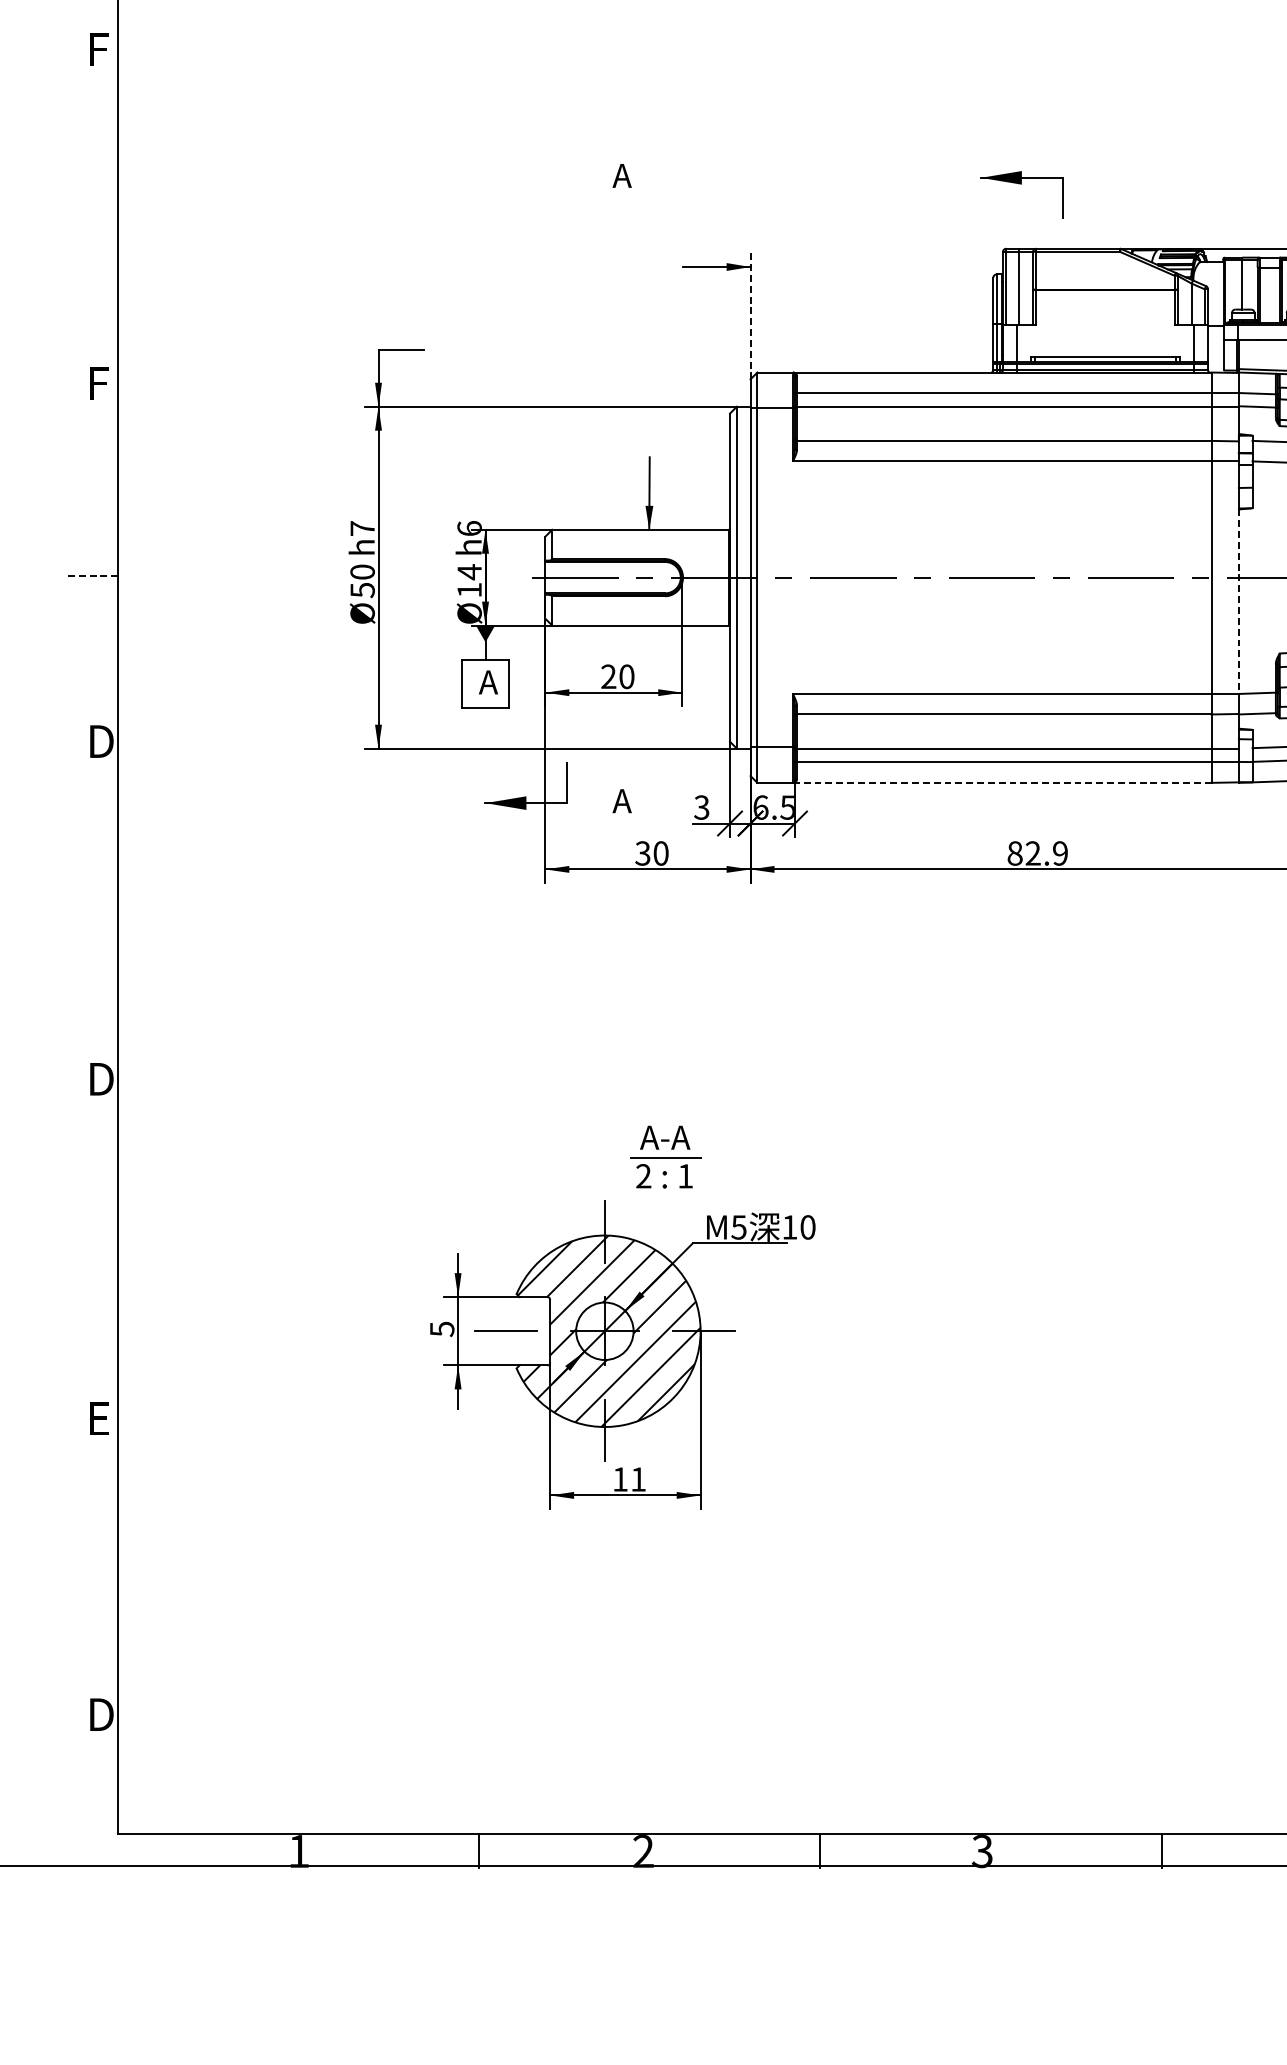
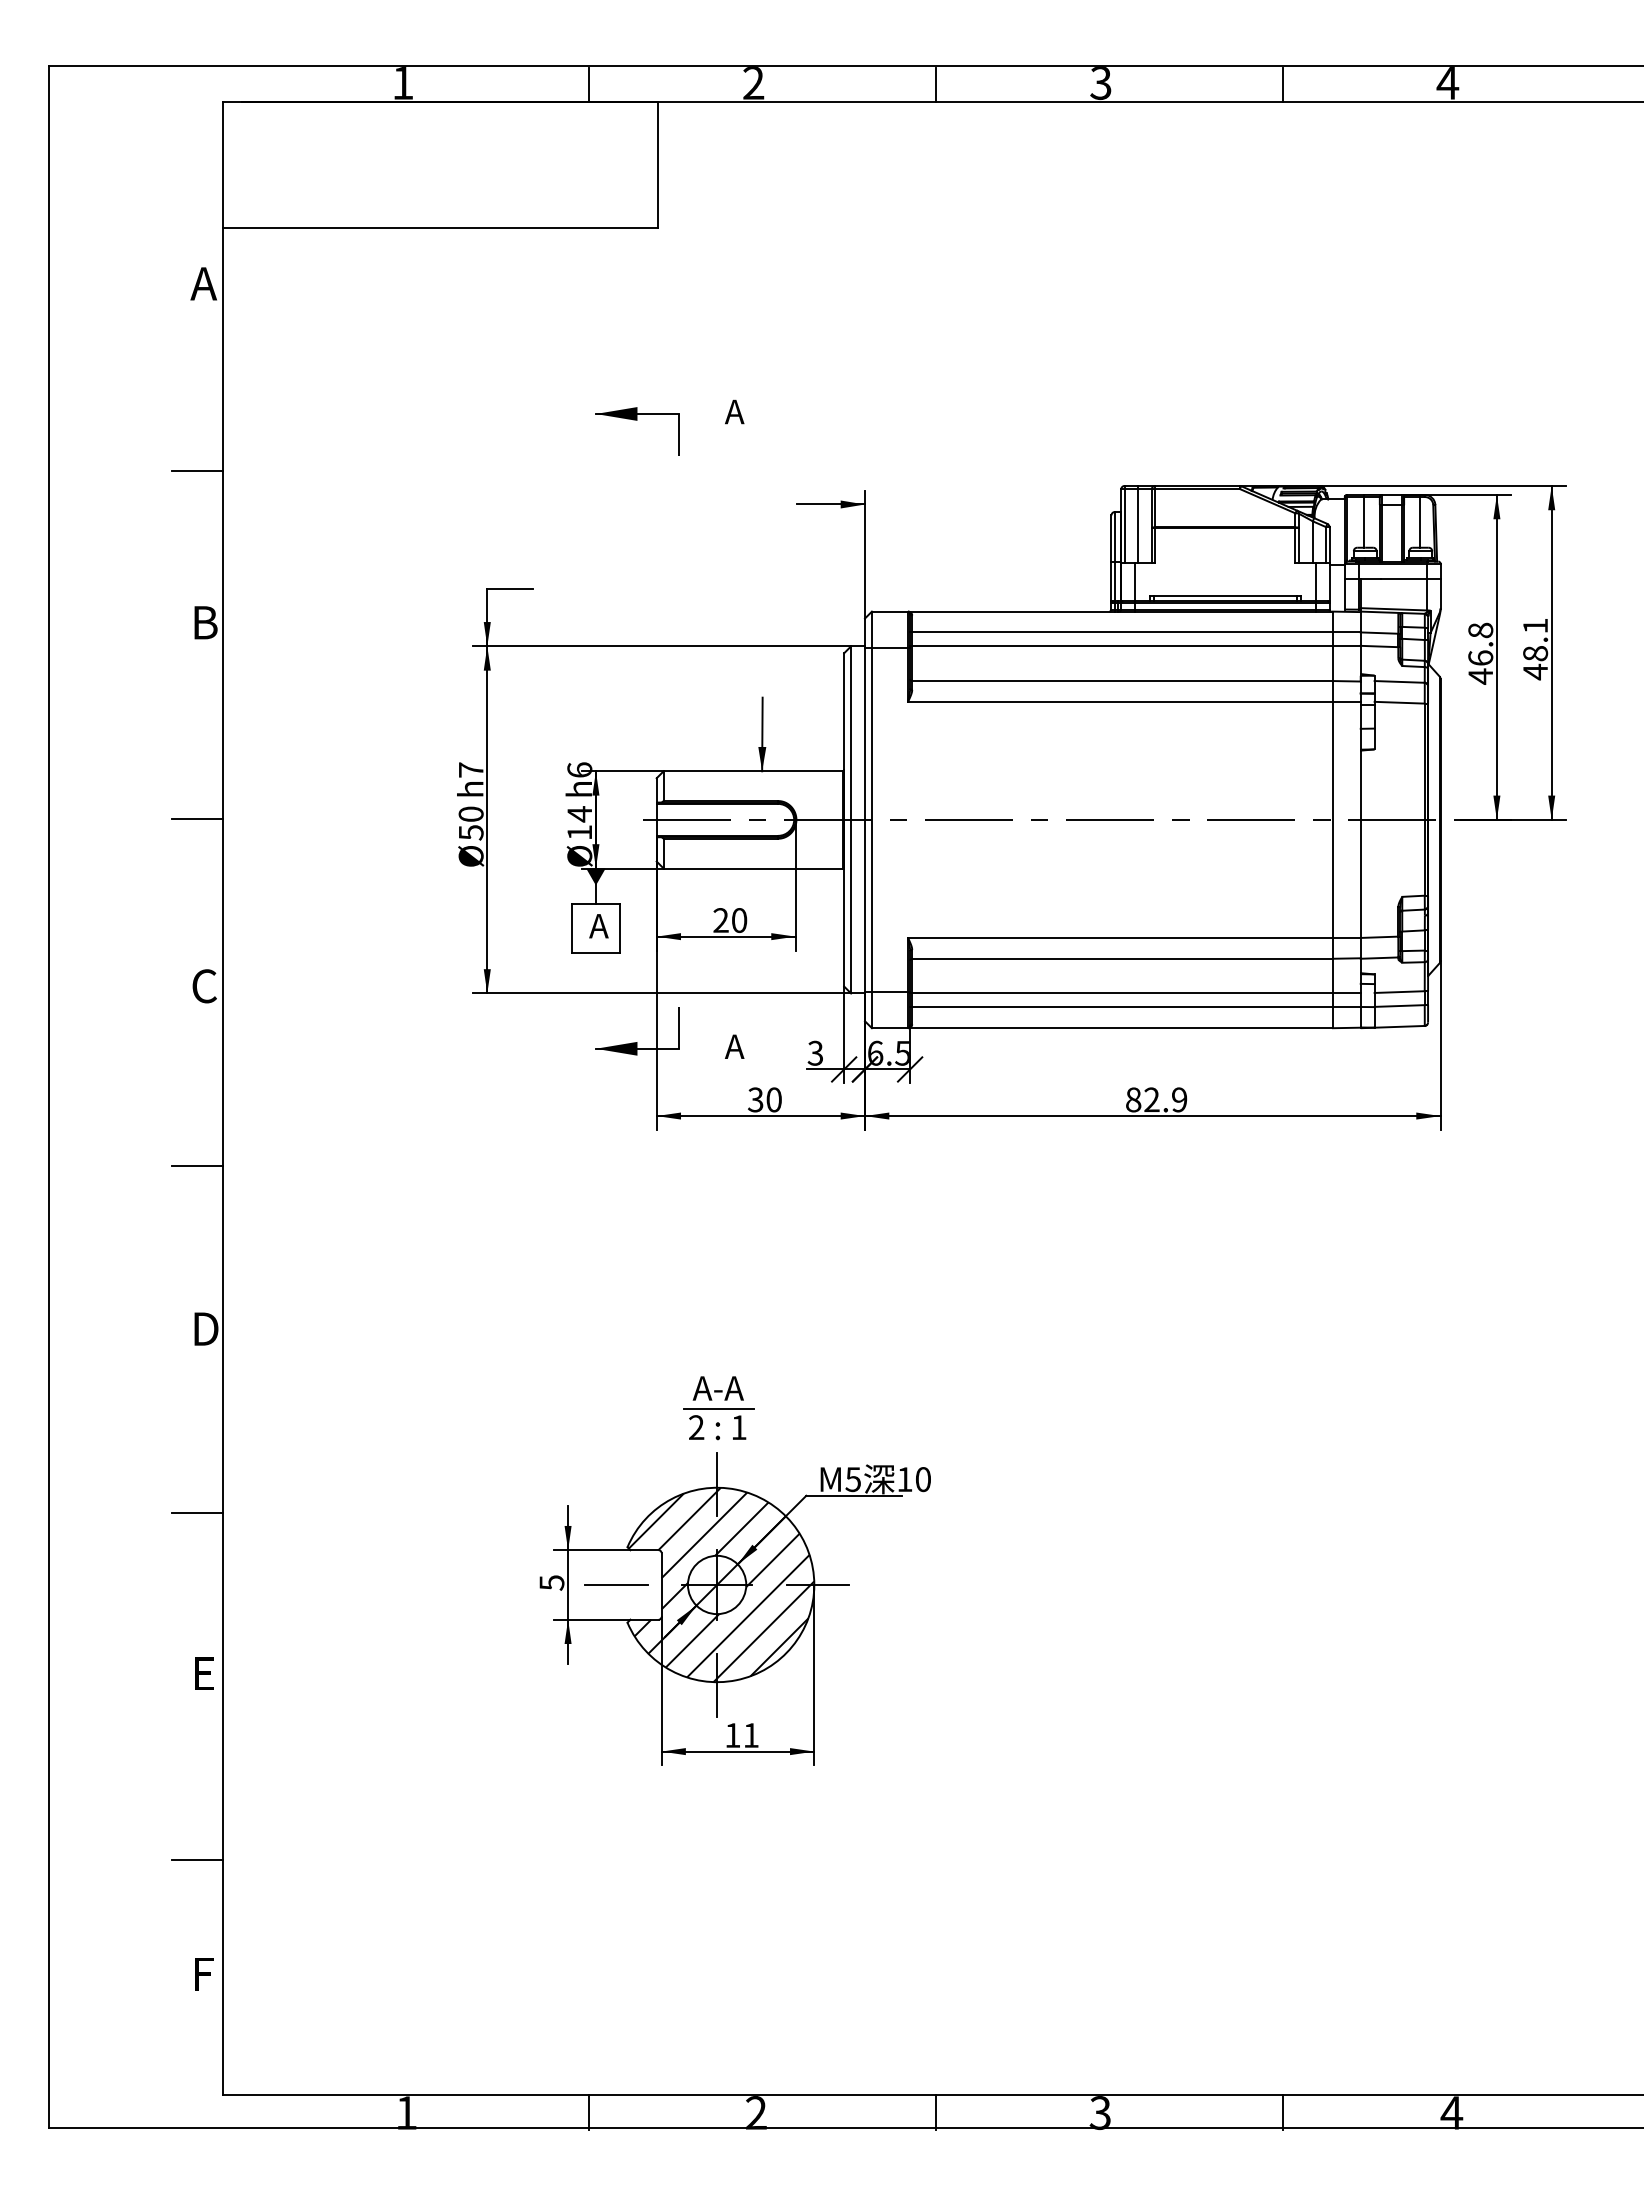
text: (98, 49) -> (203, 283), F -> A
part: (1021, 184) -> (637, 420), moved
line: (93, 234) -> (197, 471), added
line: (751, 316) -> (865, 554), dashed -> solid
text: (100, 383) -> (205, 622), F -> B
line: (93, 576) -> (197, 818), dashed -> solid
line: (1238, 601) -> (1360, 844), dashed -> solid
text: (100, 741) -> (205, 986), D -> C
line: (1002, 783) -> (1120, 1028), dashed -> solid
line: (93, 918) -> (197, 1165), added
part: (665, 1157) -> (718, 1408), moved
line: (93, 1259) -> (197, 1512), added
line: (93, 1602) -> (197, 1860), added
text: (101, 1713) -> (206, 1973), D -> F

